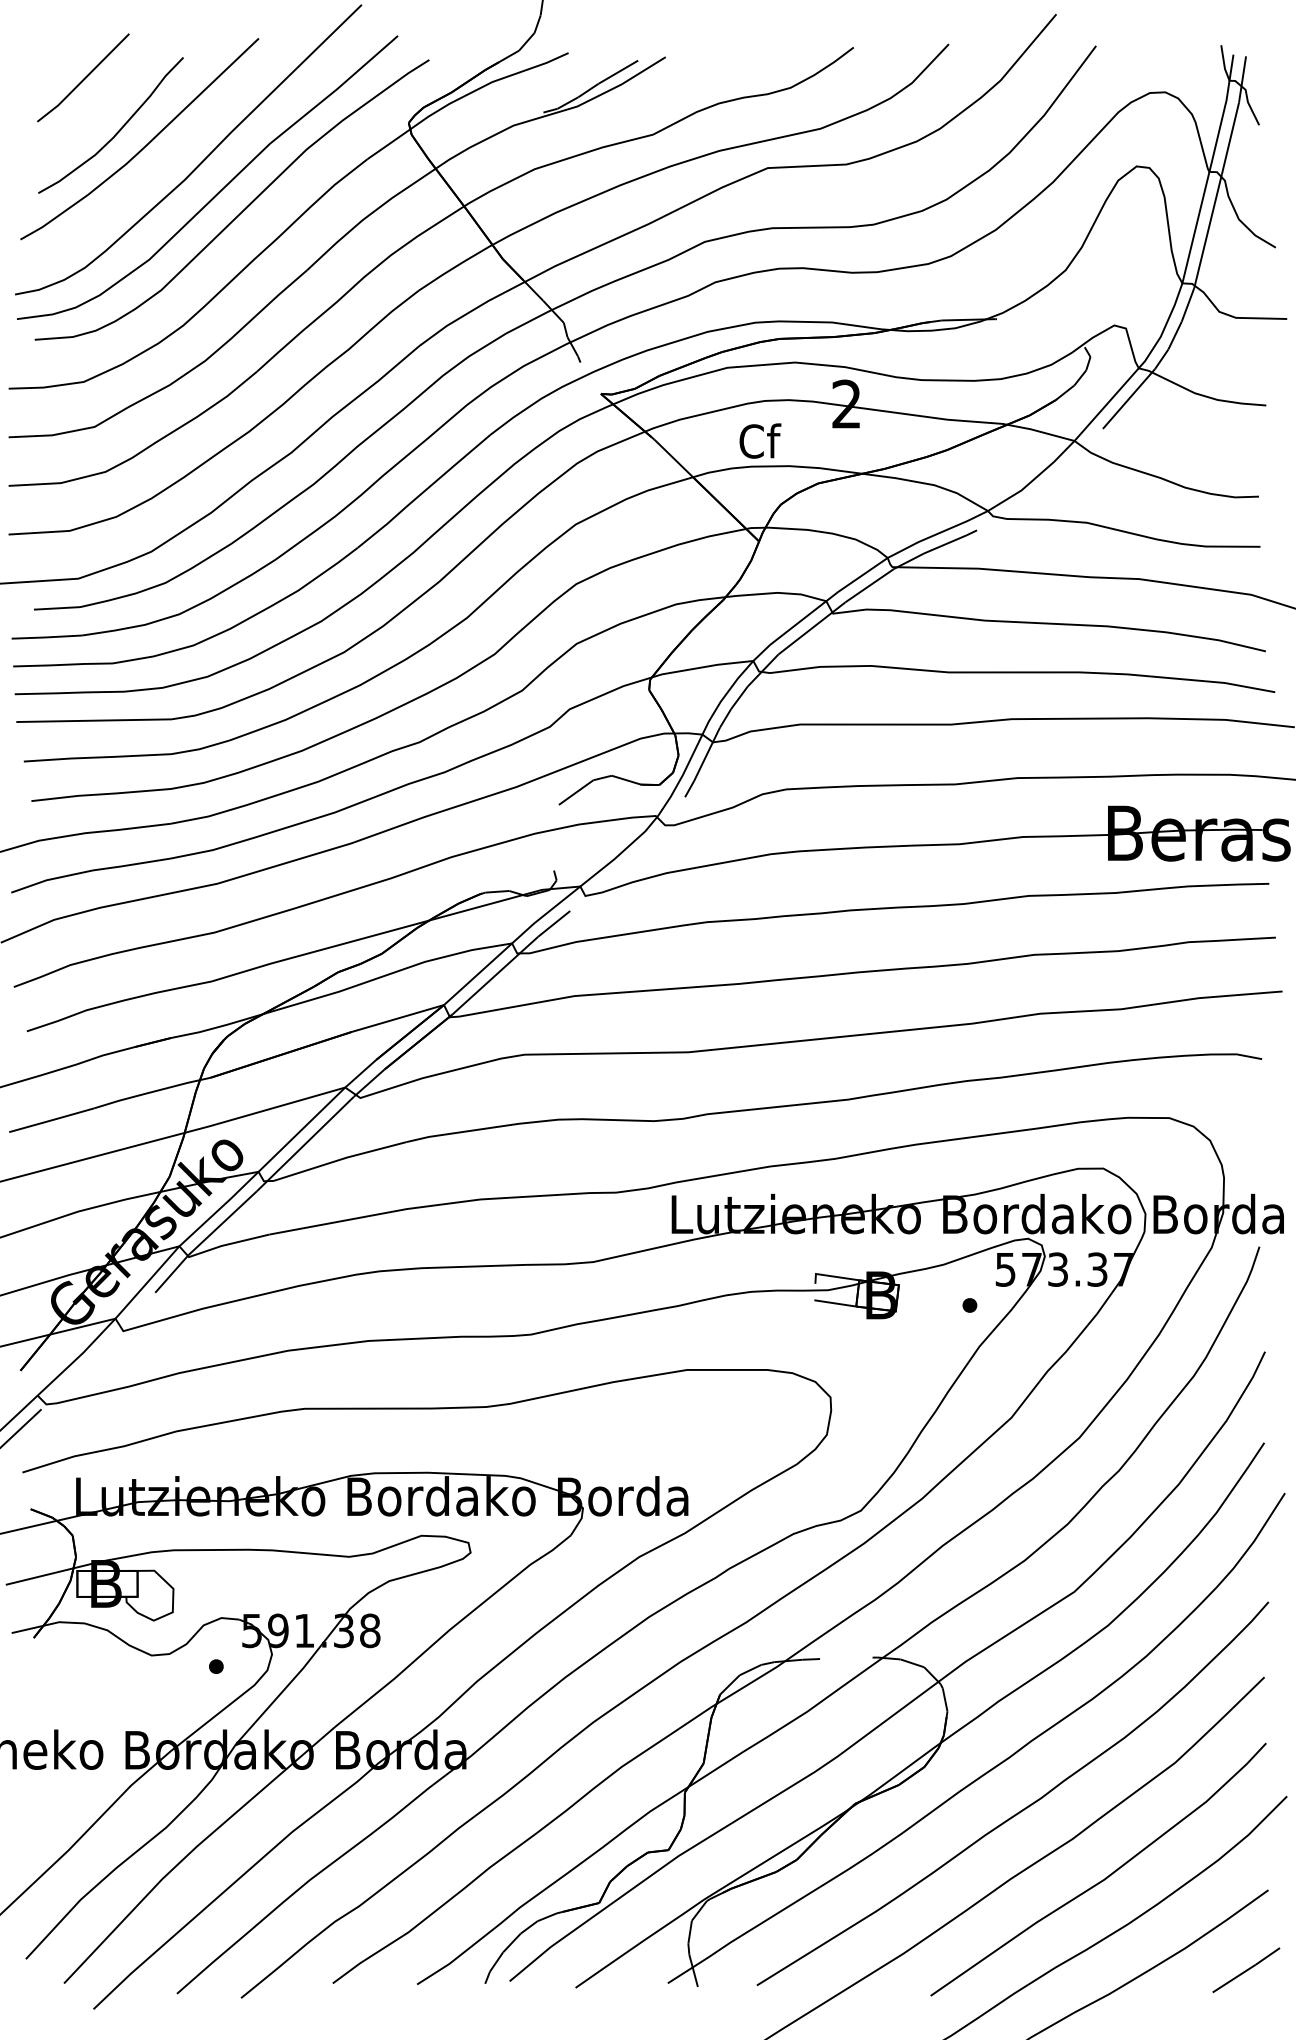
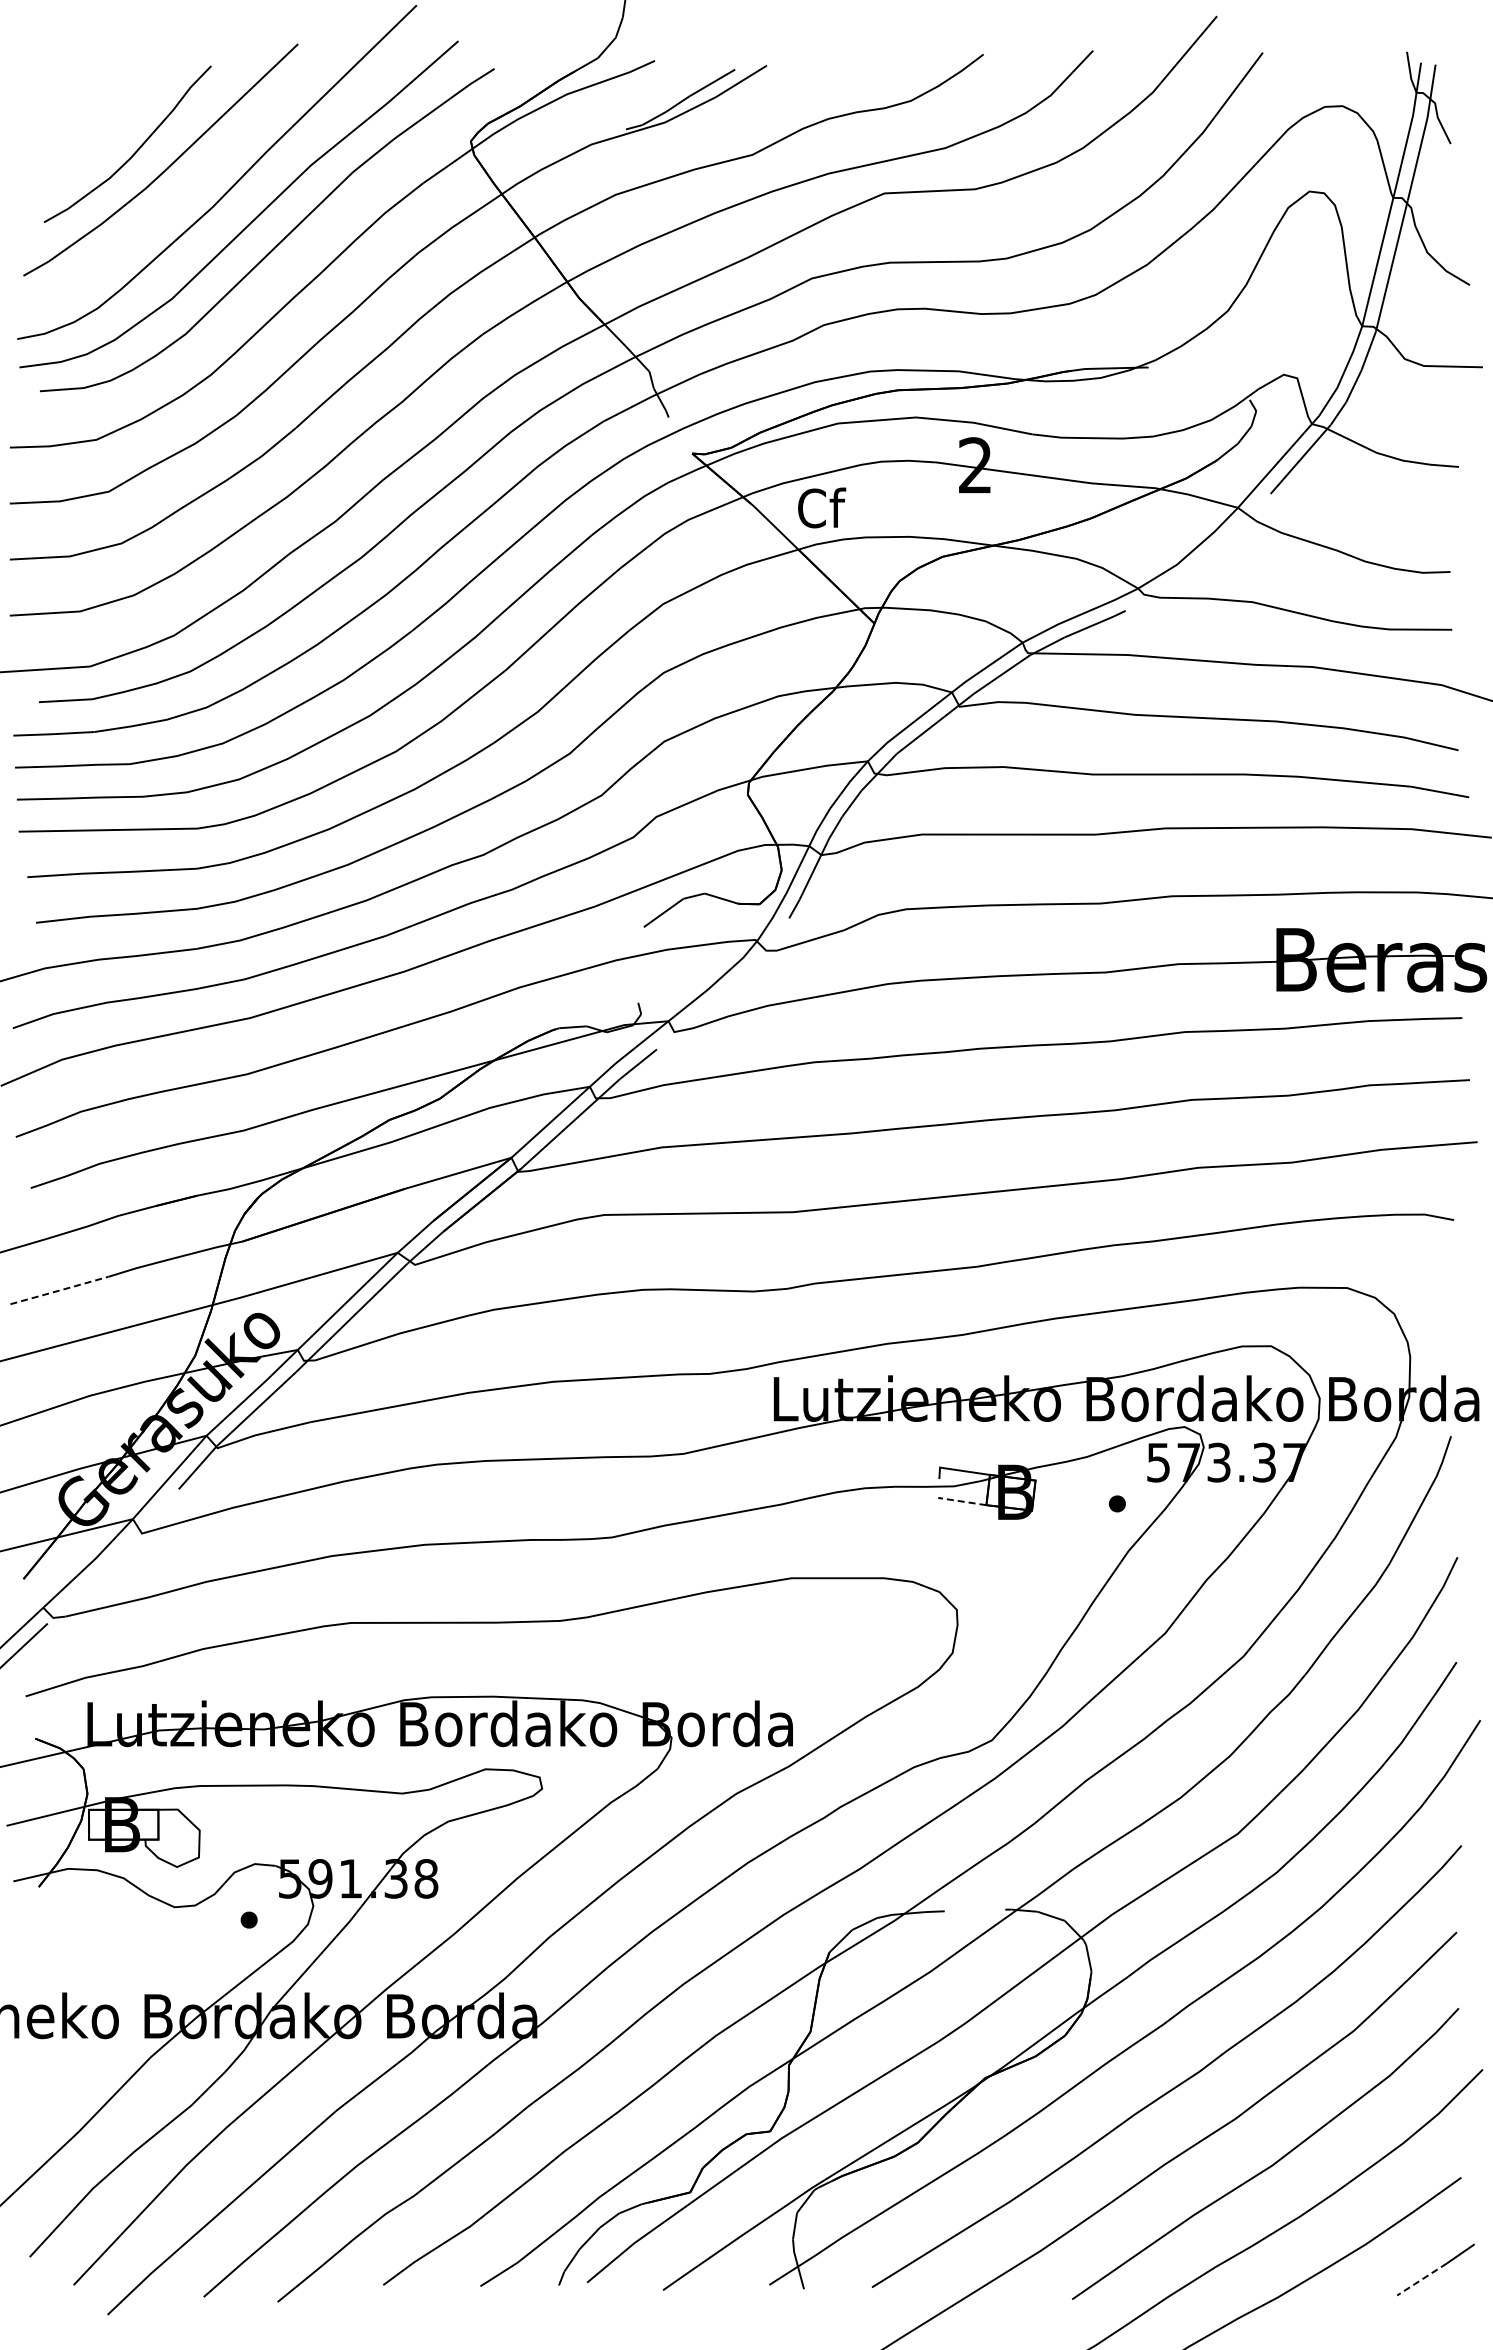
line: (83, 78) -> (96, 90), removed
text: (760, 440) -> (822, 507), moved
line: (51, 1120) -> (59, 1290), solid -> dashed
line: (834, 1303) -> (961, 1501), solid -> dashed
line: (1234, 1978) -> (1422, 2279), solid -> dashed

